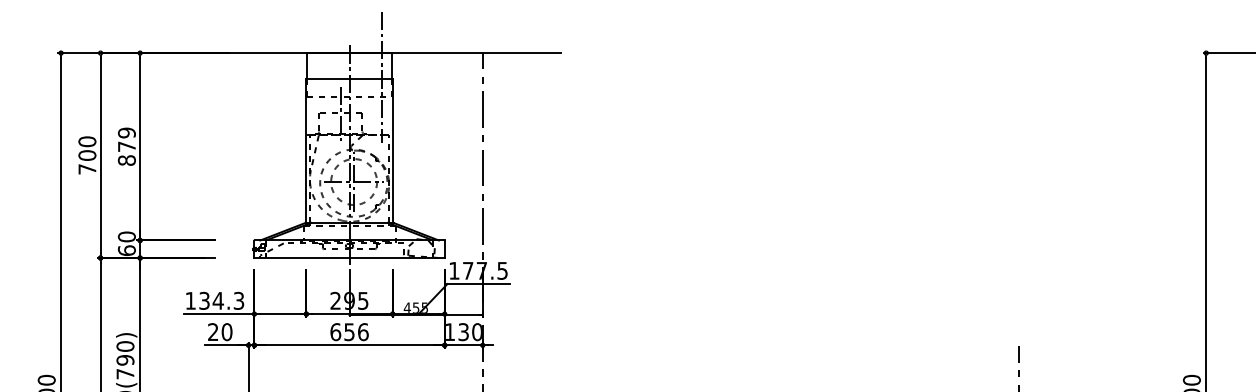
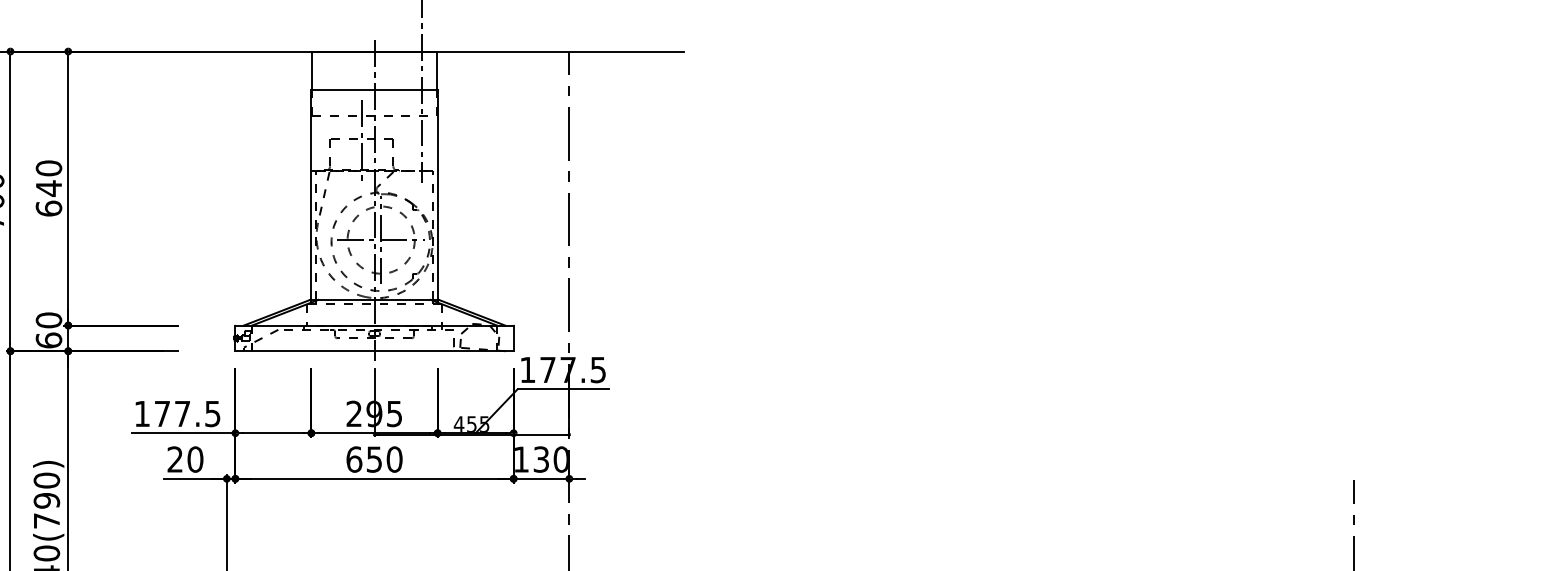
text: (126, 146) -> (48, 188), 879 -> 640
text: (221, 300) -> (187, 413), 134.3 -> 177.5
text: (363, 331) -> (394, 458), 656 -> 650

